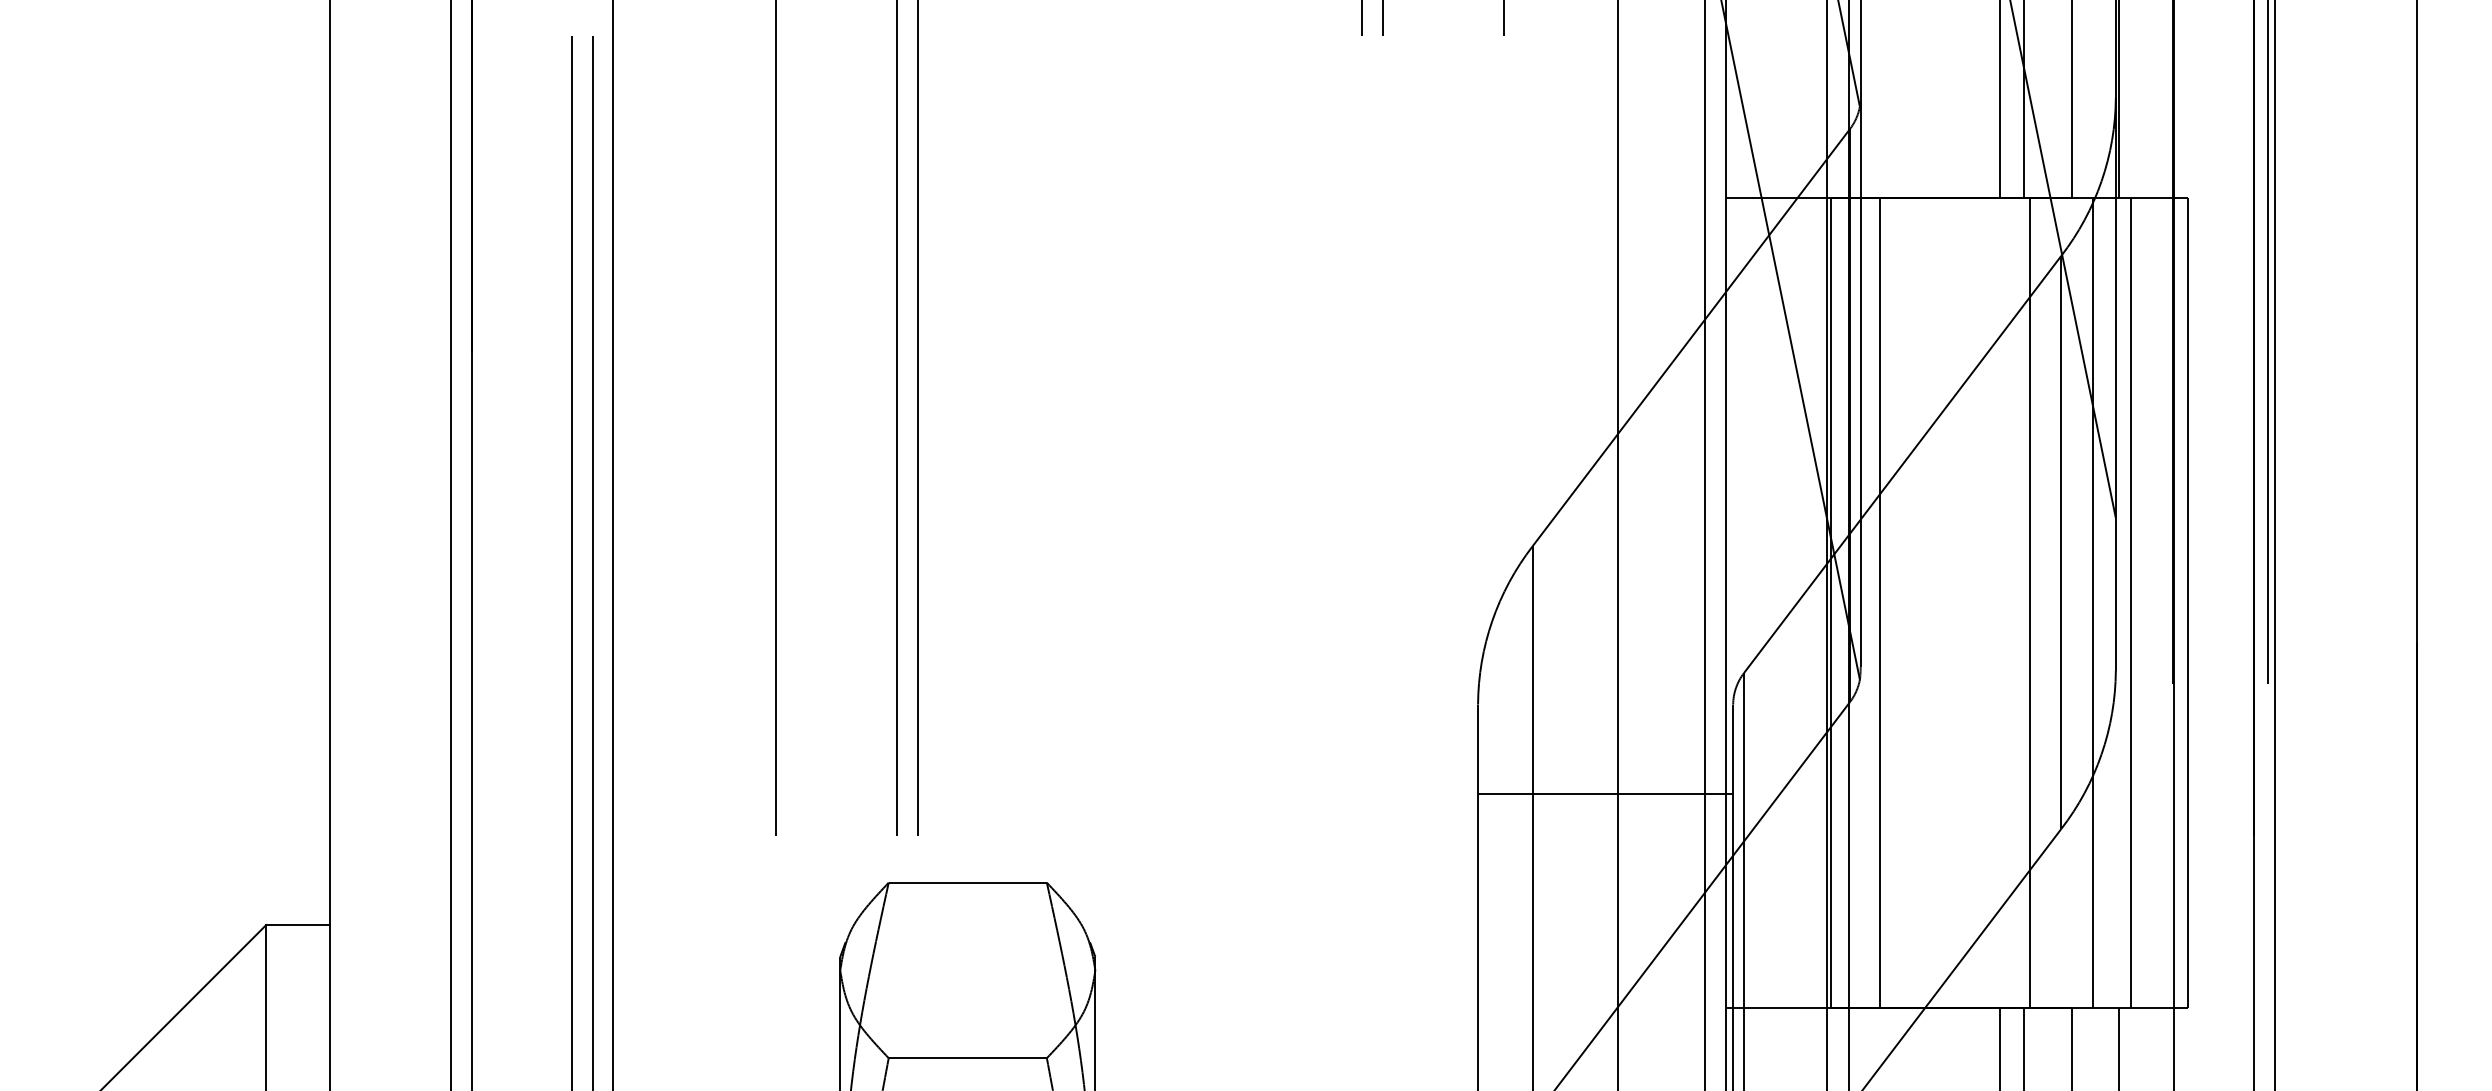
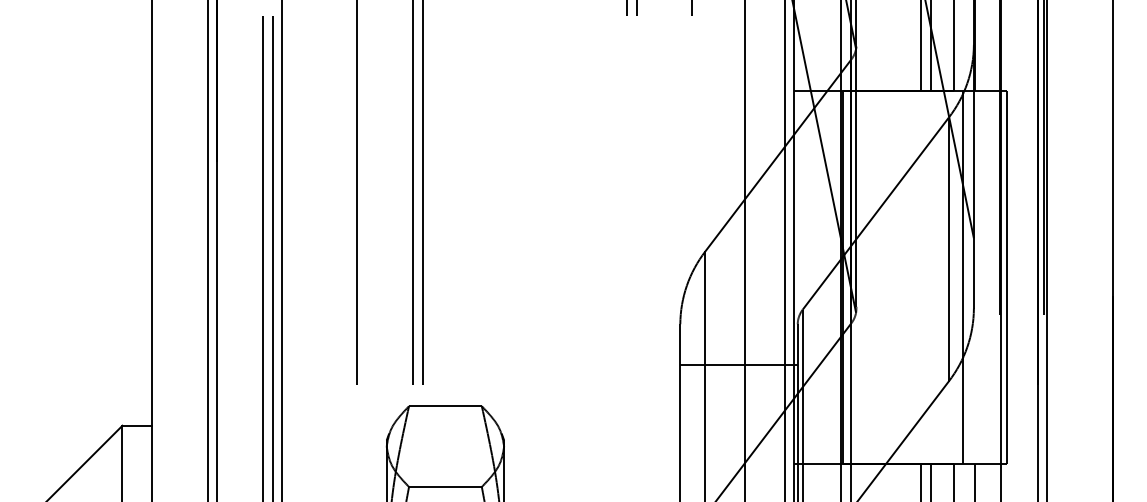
line: (1880, 603) -> (865, 277), removed
line: (2030, 603) -> (934, 277), removed
line: (2130, 603) -> (980, 277), removed

